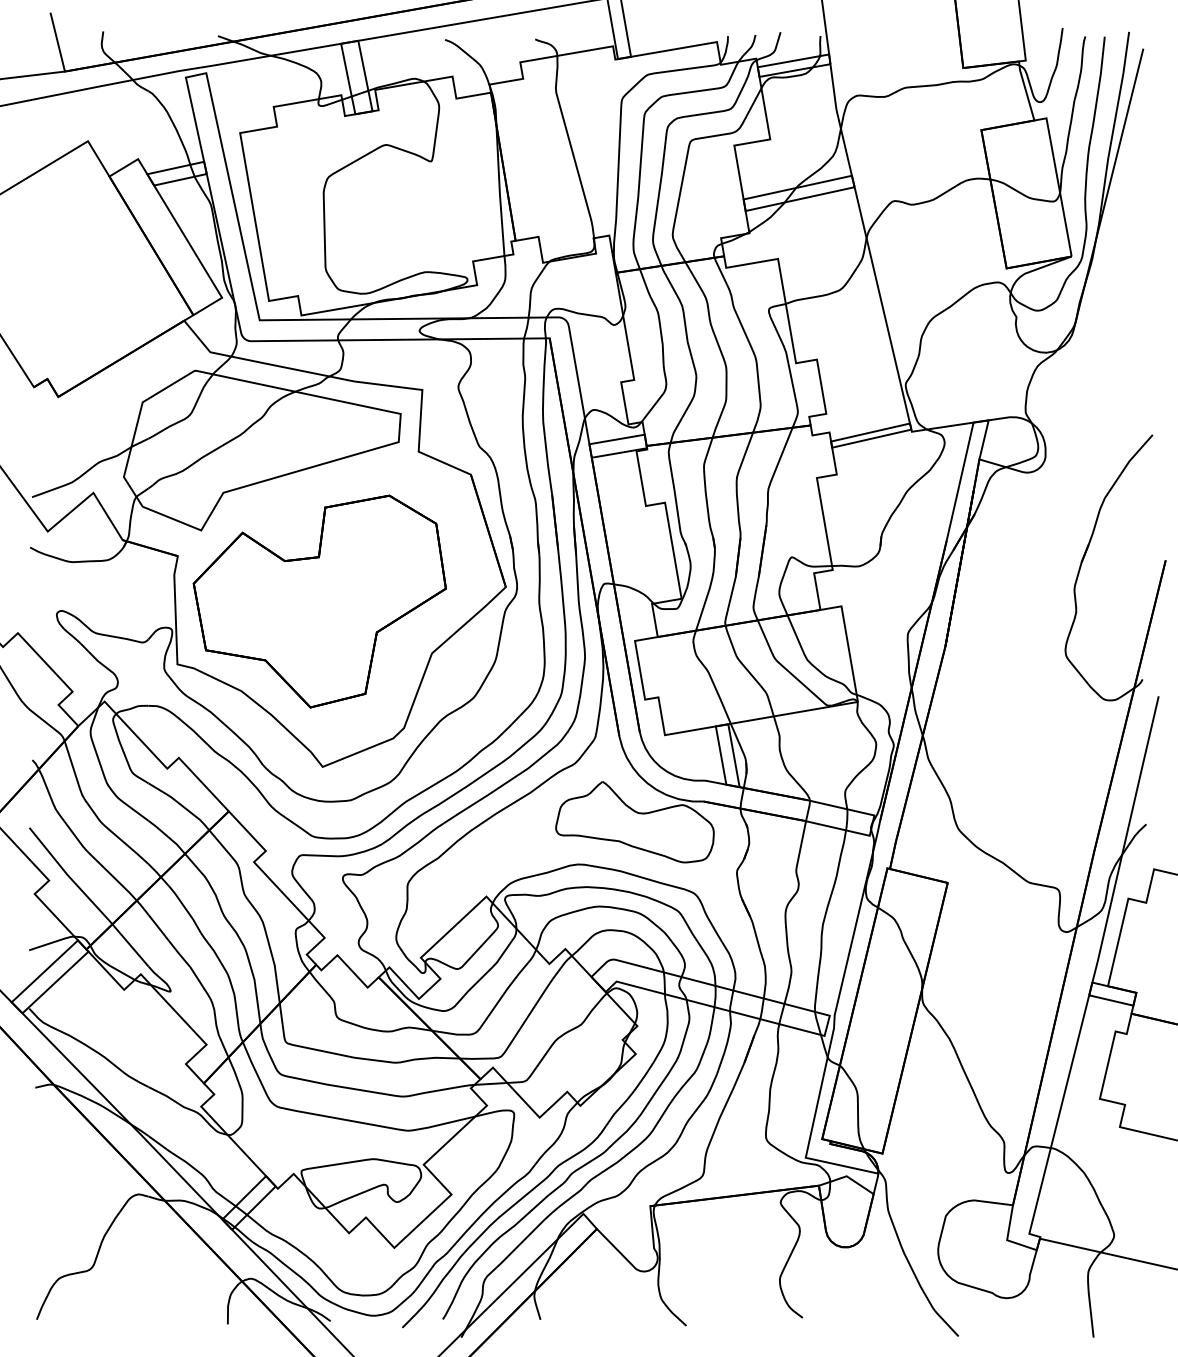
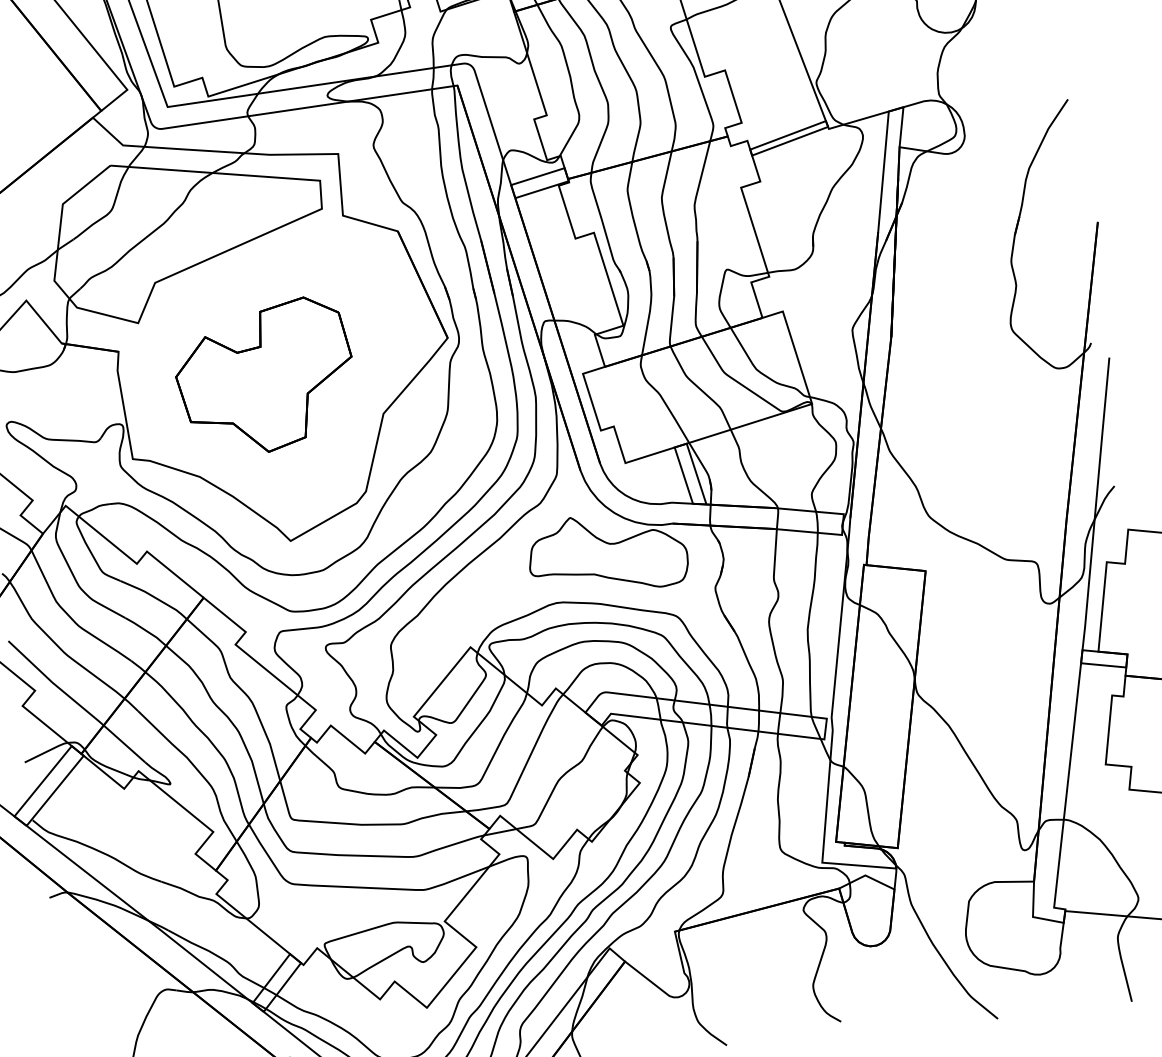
part: (319, 601) -> (265, 377), size x0.7

